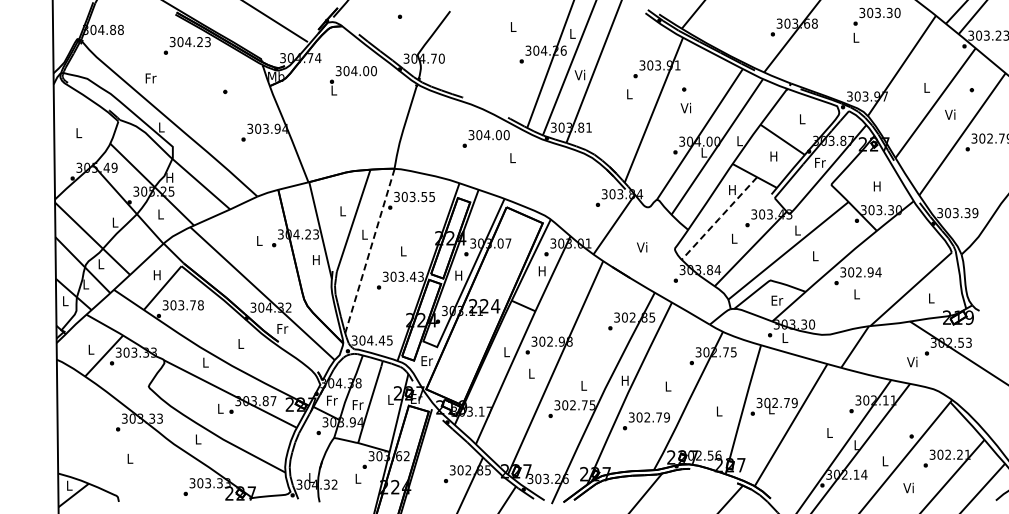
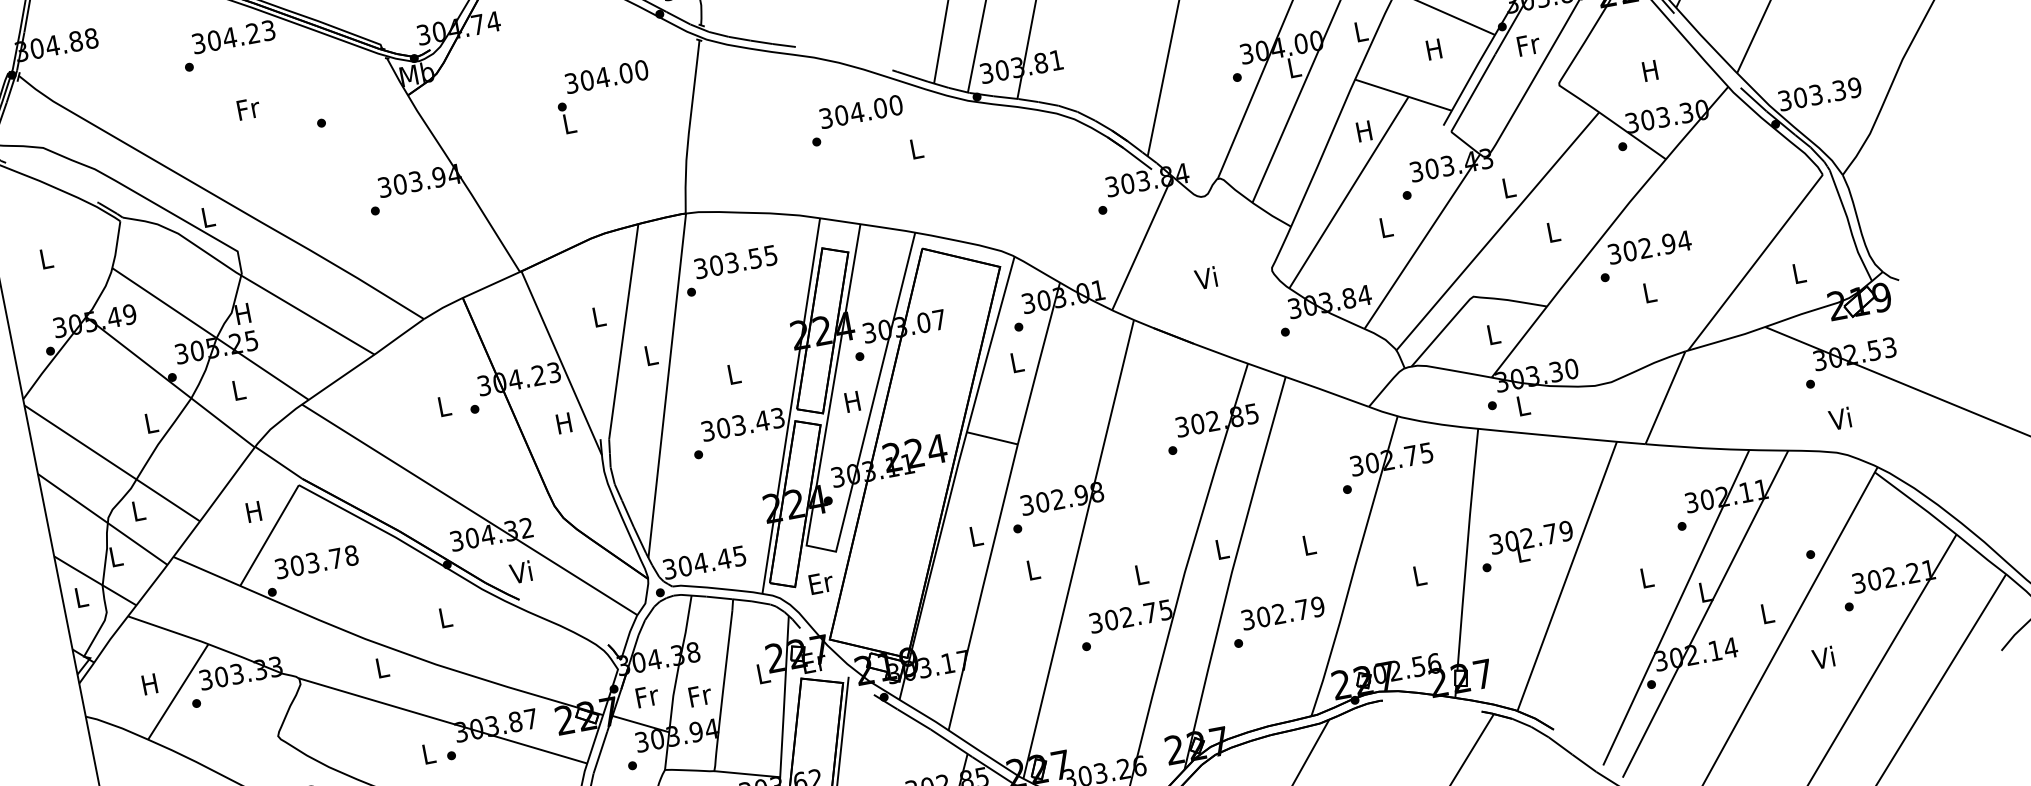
text: (150, 78) -> (247, 109), moved
text: (353, 80) -> (604, 96), moved
line: (719, 218) -> (1349, 192), dashed -> solid
line: (369, 251) -> (666, 386), dashed -> solid
text: (541, 271) -> (1015, 363), H -> L
text: (777, 300) -> (1494, 334), Er -> L
text: (282, 328) -> (522, 571), Fr -> Vi
text: (90, 349) -> (148, 683), L -> H
text: (912, 361) -> (1840, 417), moved
text: (624, 380) -> (1220, 549), H -> L

